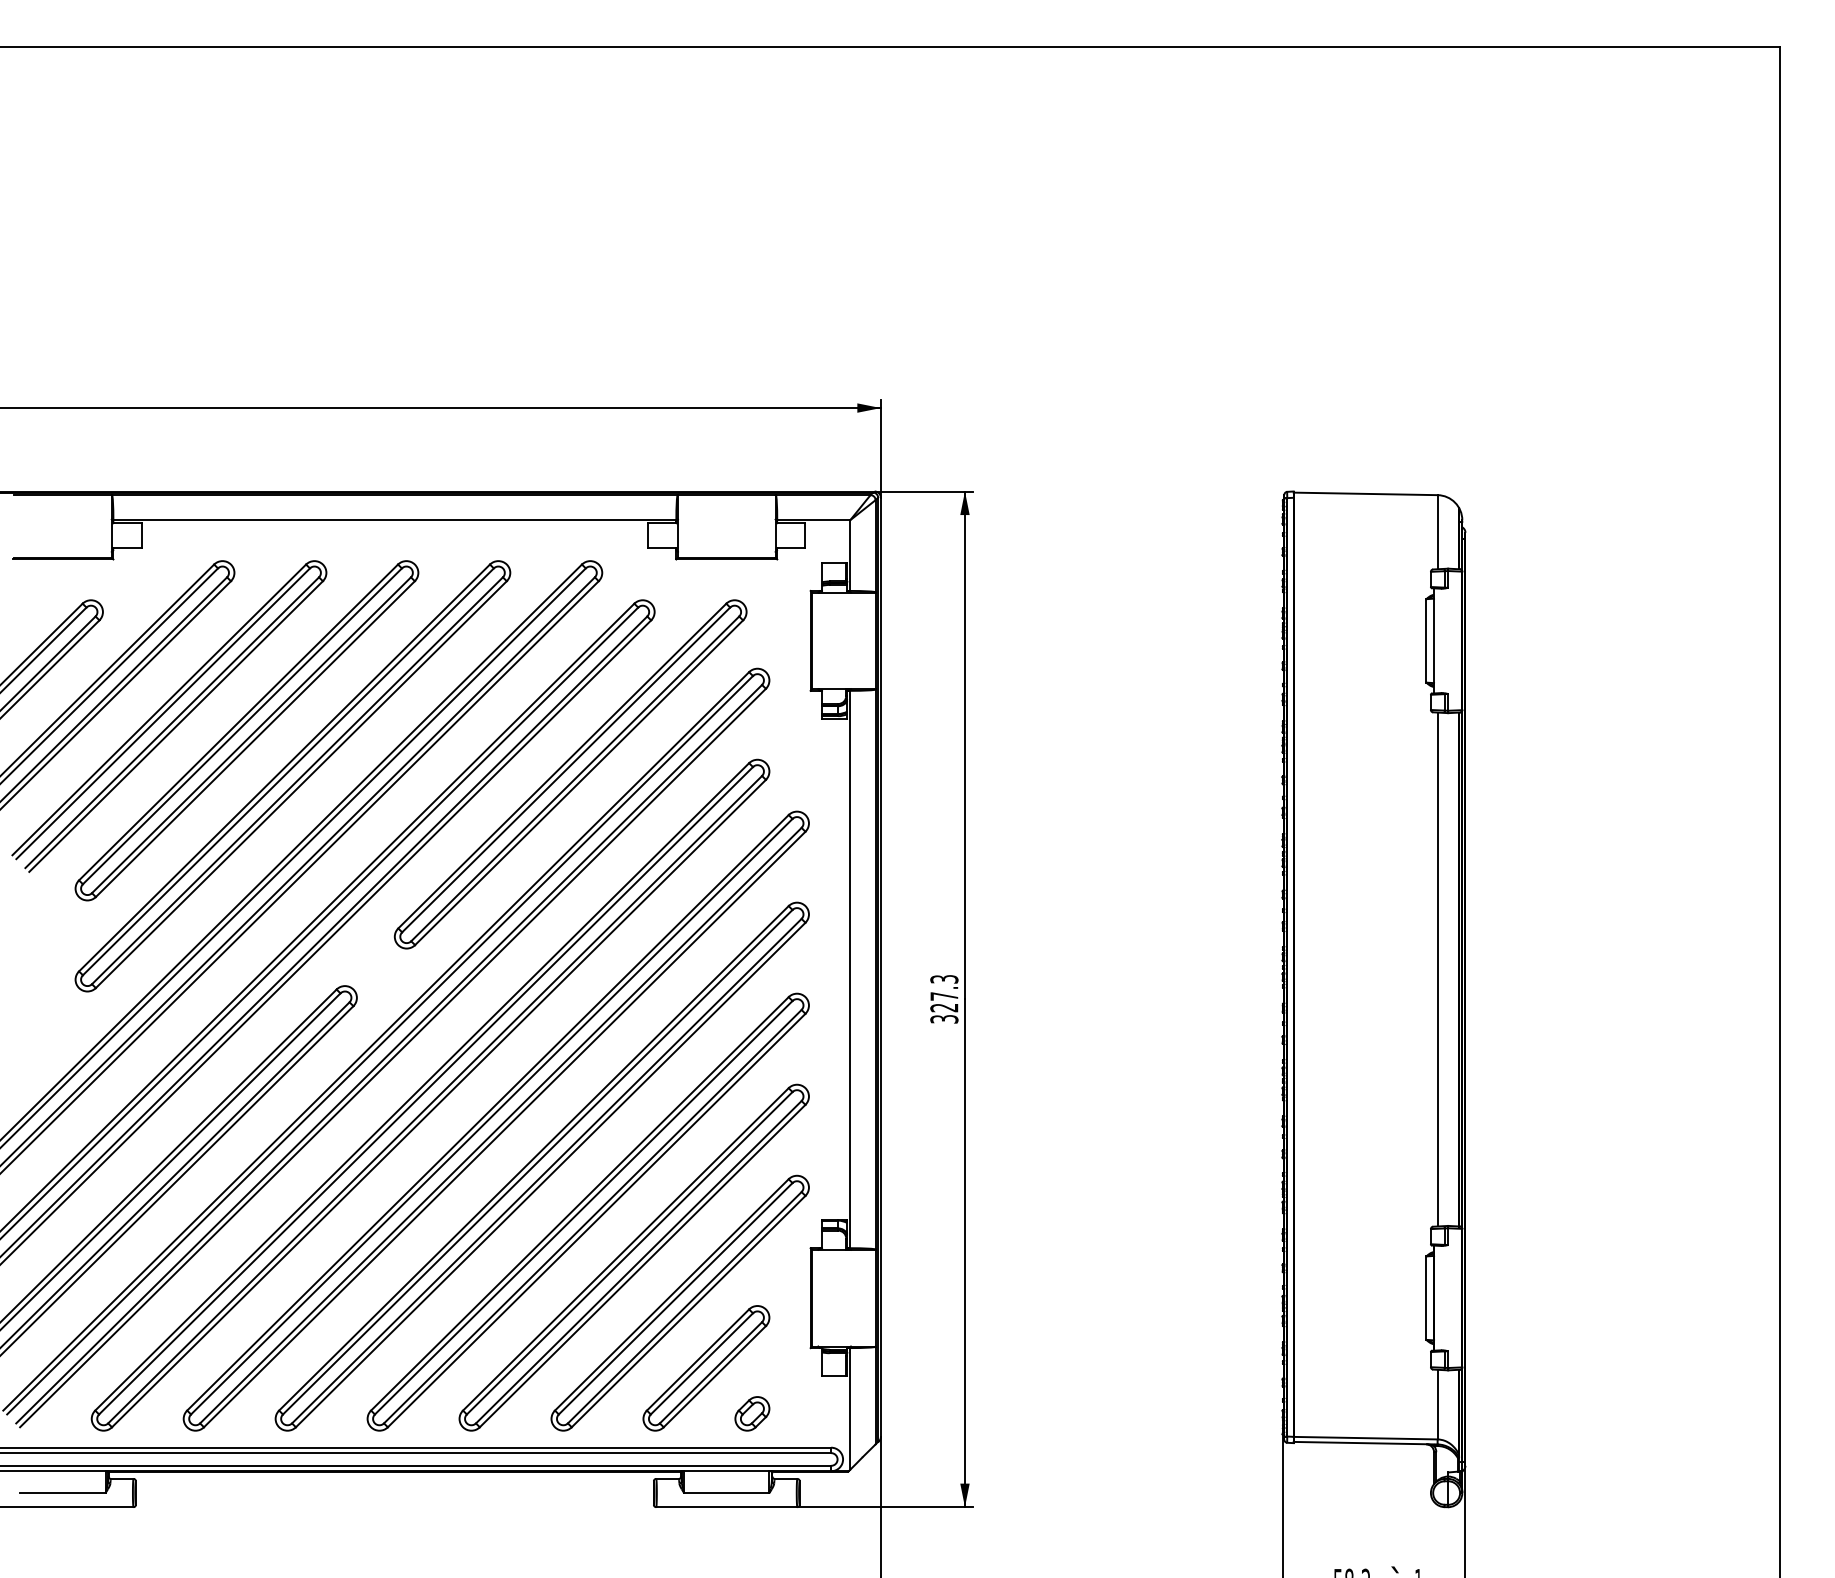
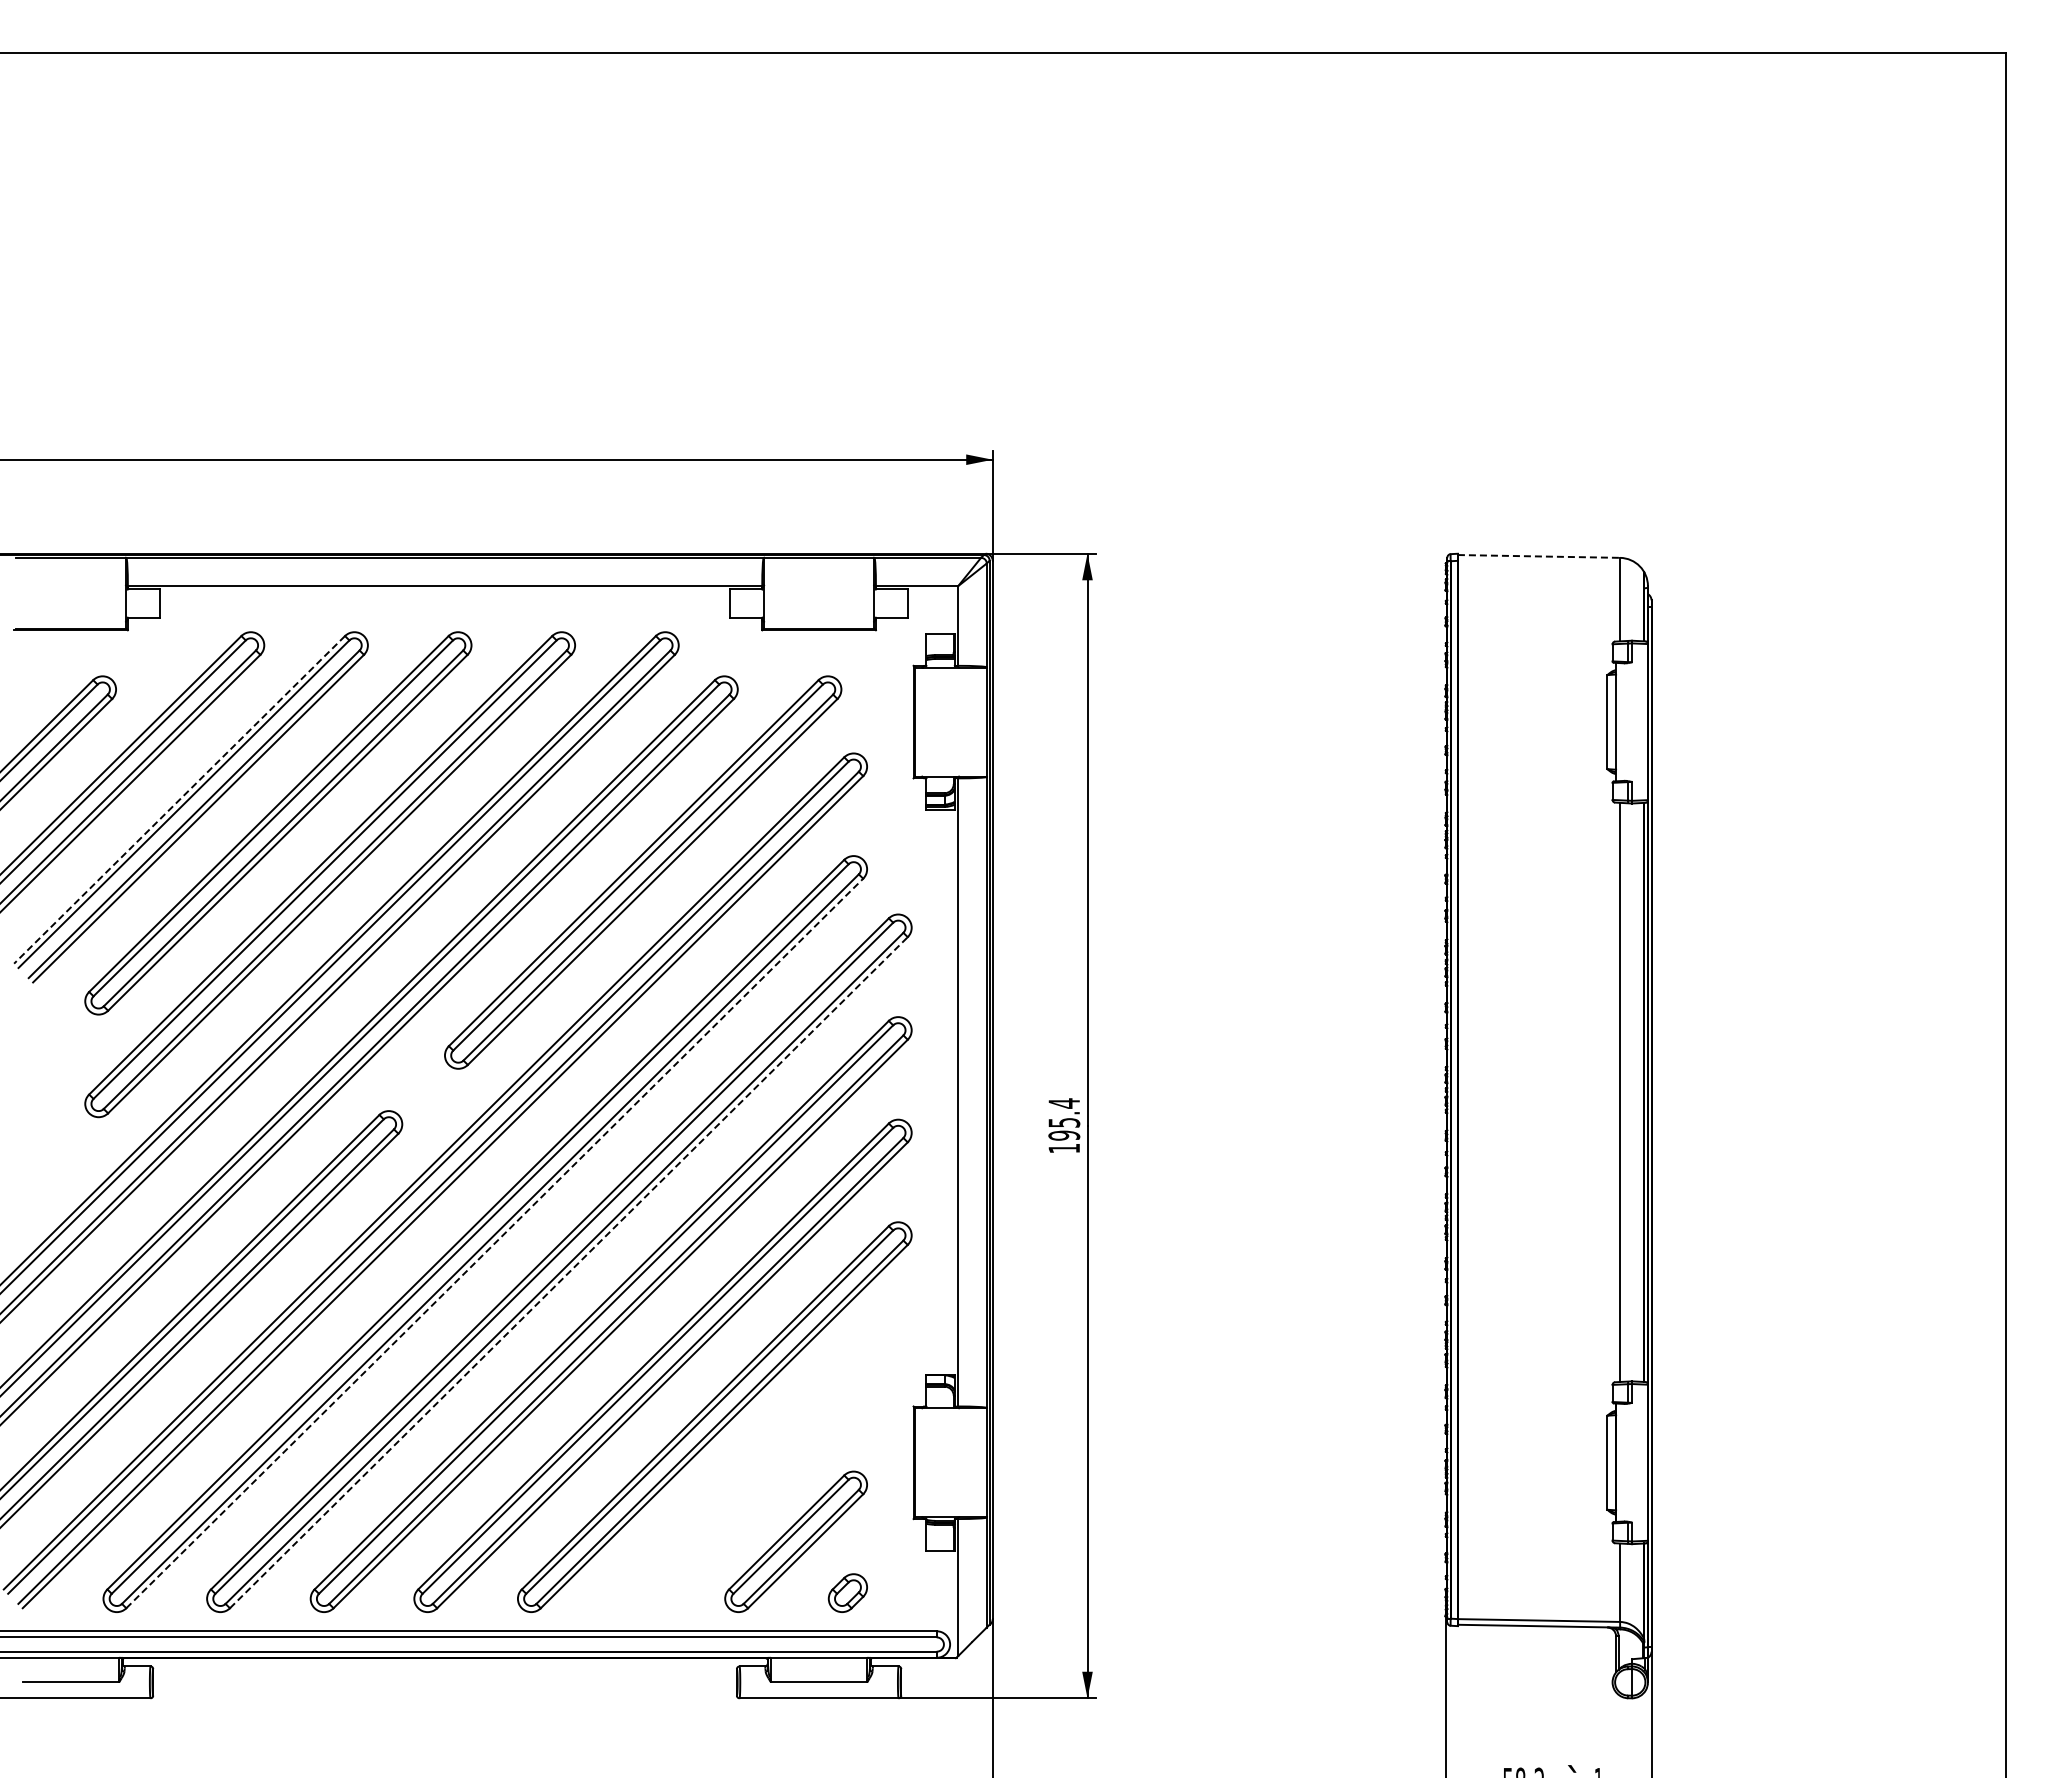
line: (1366, 493) -> (1539, 556), solid -> dashed
line: (159, 709) -> (179, 799), solid -> dashed
text: (944, 998) -> (1064, 1125), 327.3 -> 195.4
line: (439, 1103) -> (495, 1243), solid -> dashed
line: (504, 1129) -> (568, 1272), solid -> dashed
part: (680, 1303) -> (766, 1468), removed

